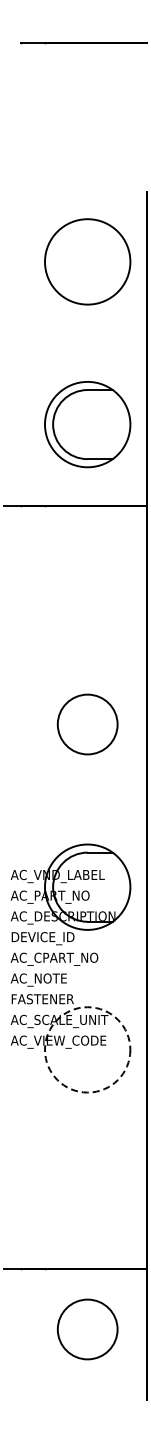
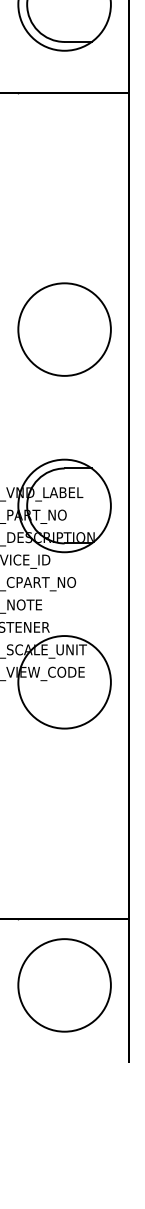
circle: (87, 724) -> (64, 329), size x1.43
circle: (87, 1049) -> (64, 681), dashed -> solid
circle: (87, 1329) -> (64, 985), size x1.43

